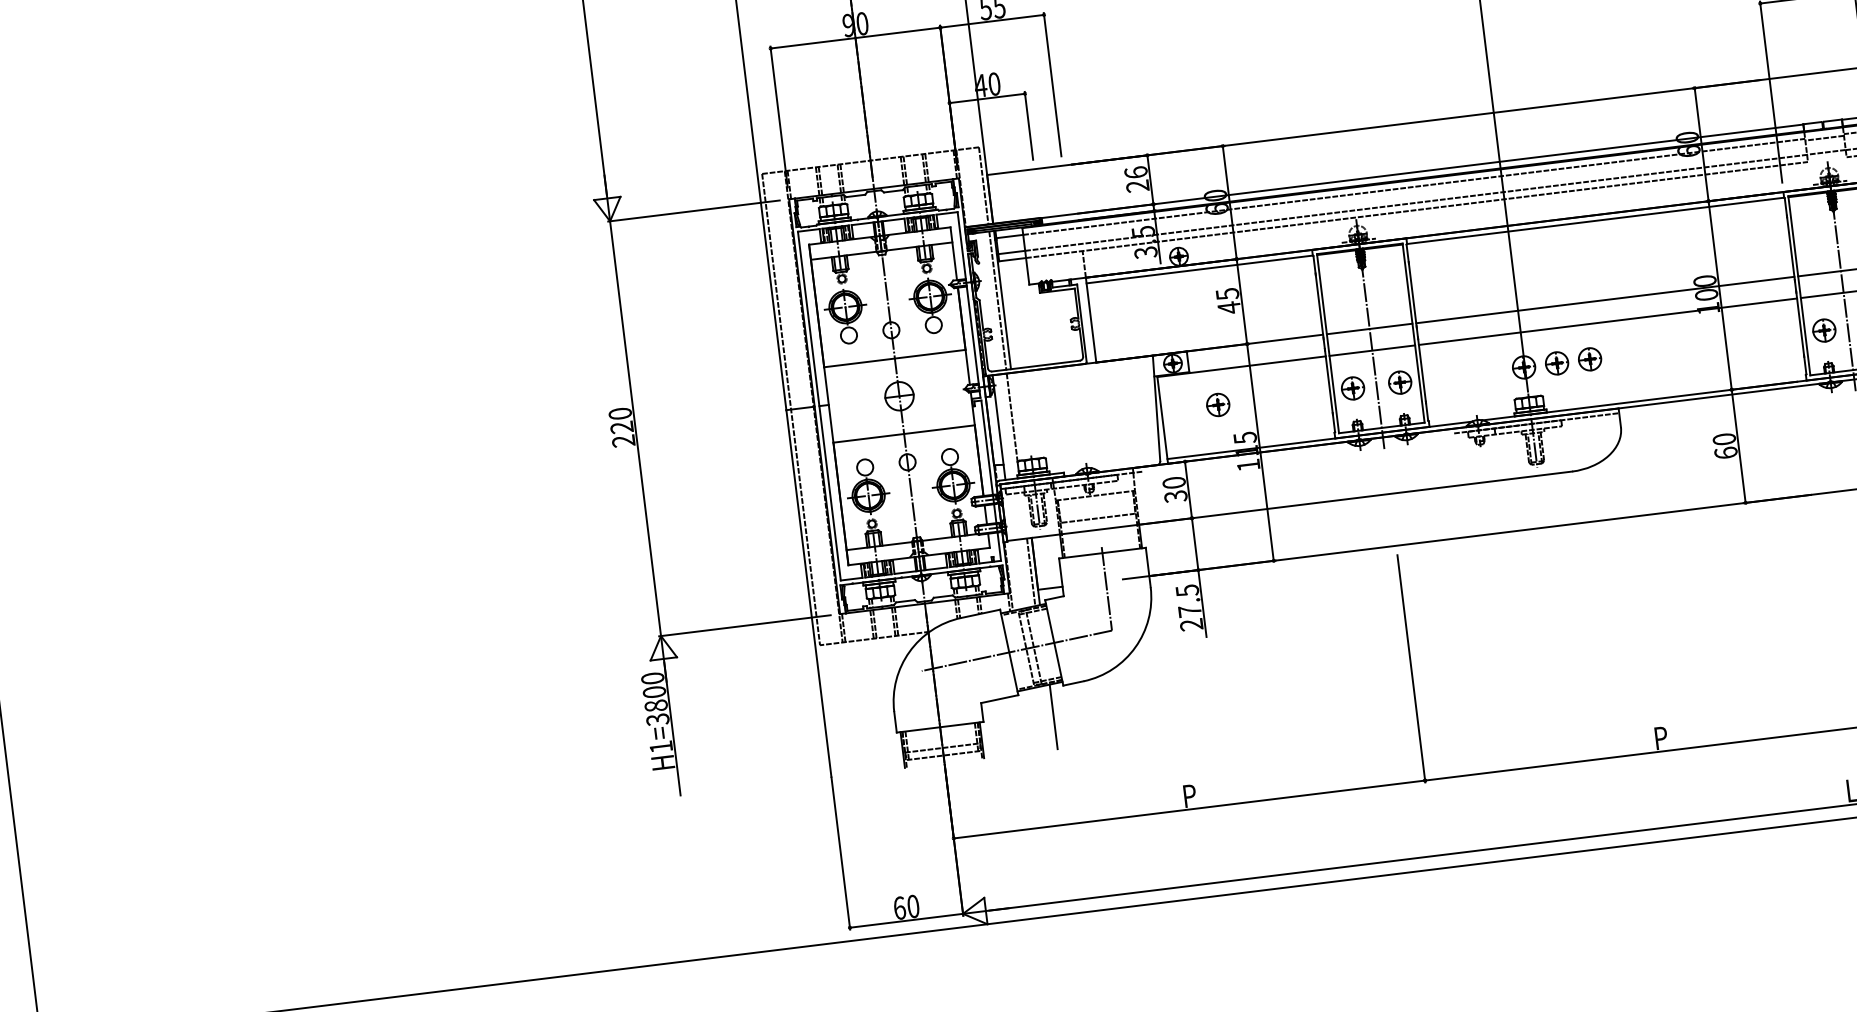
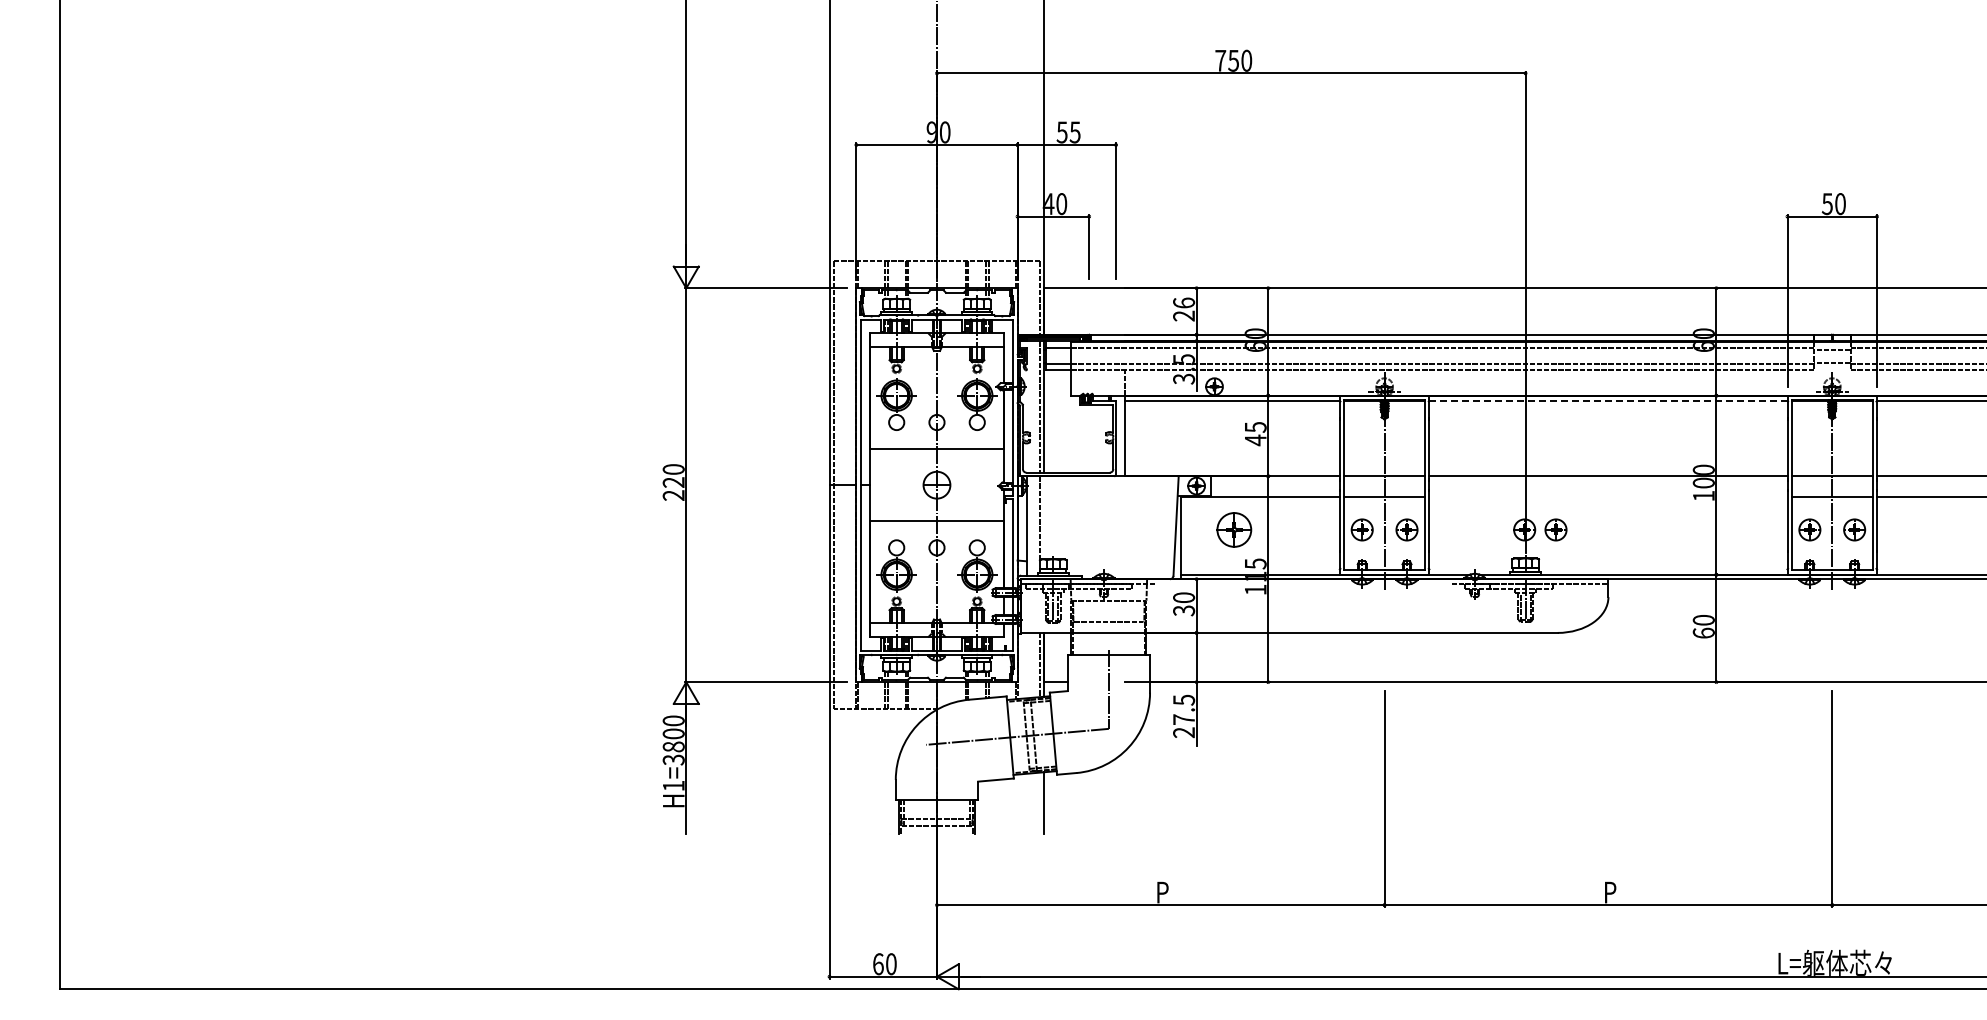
line: (1594, 221) -> (1607, 401), solid -> dashed
line: (1608, 321) -> (1608, 496), removed
part: (1589, 358) -> (1586, 529), removed
part: (1217, 404) -> (1233, 529), size x1.6

